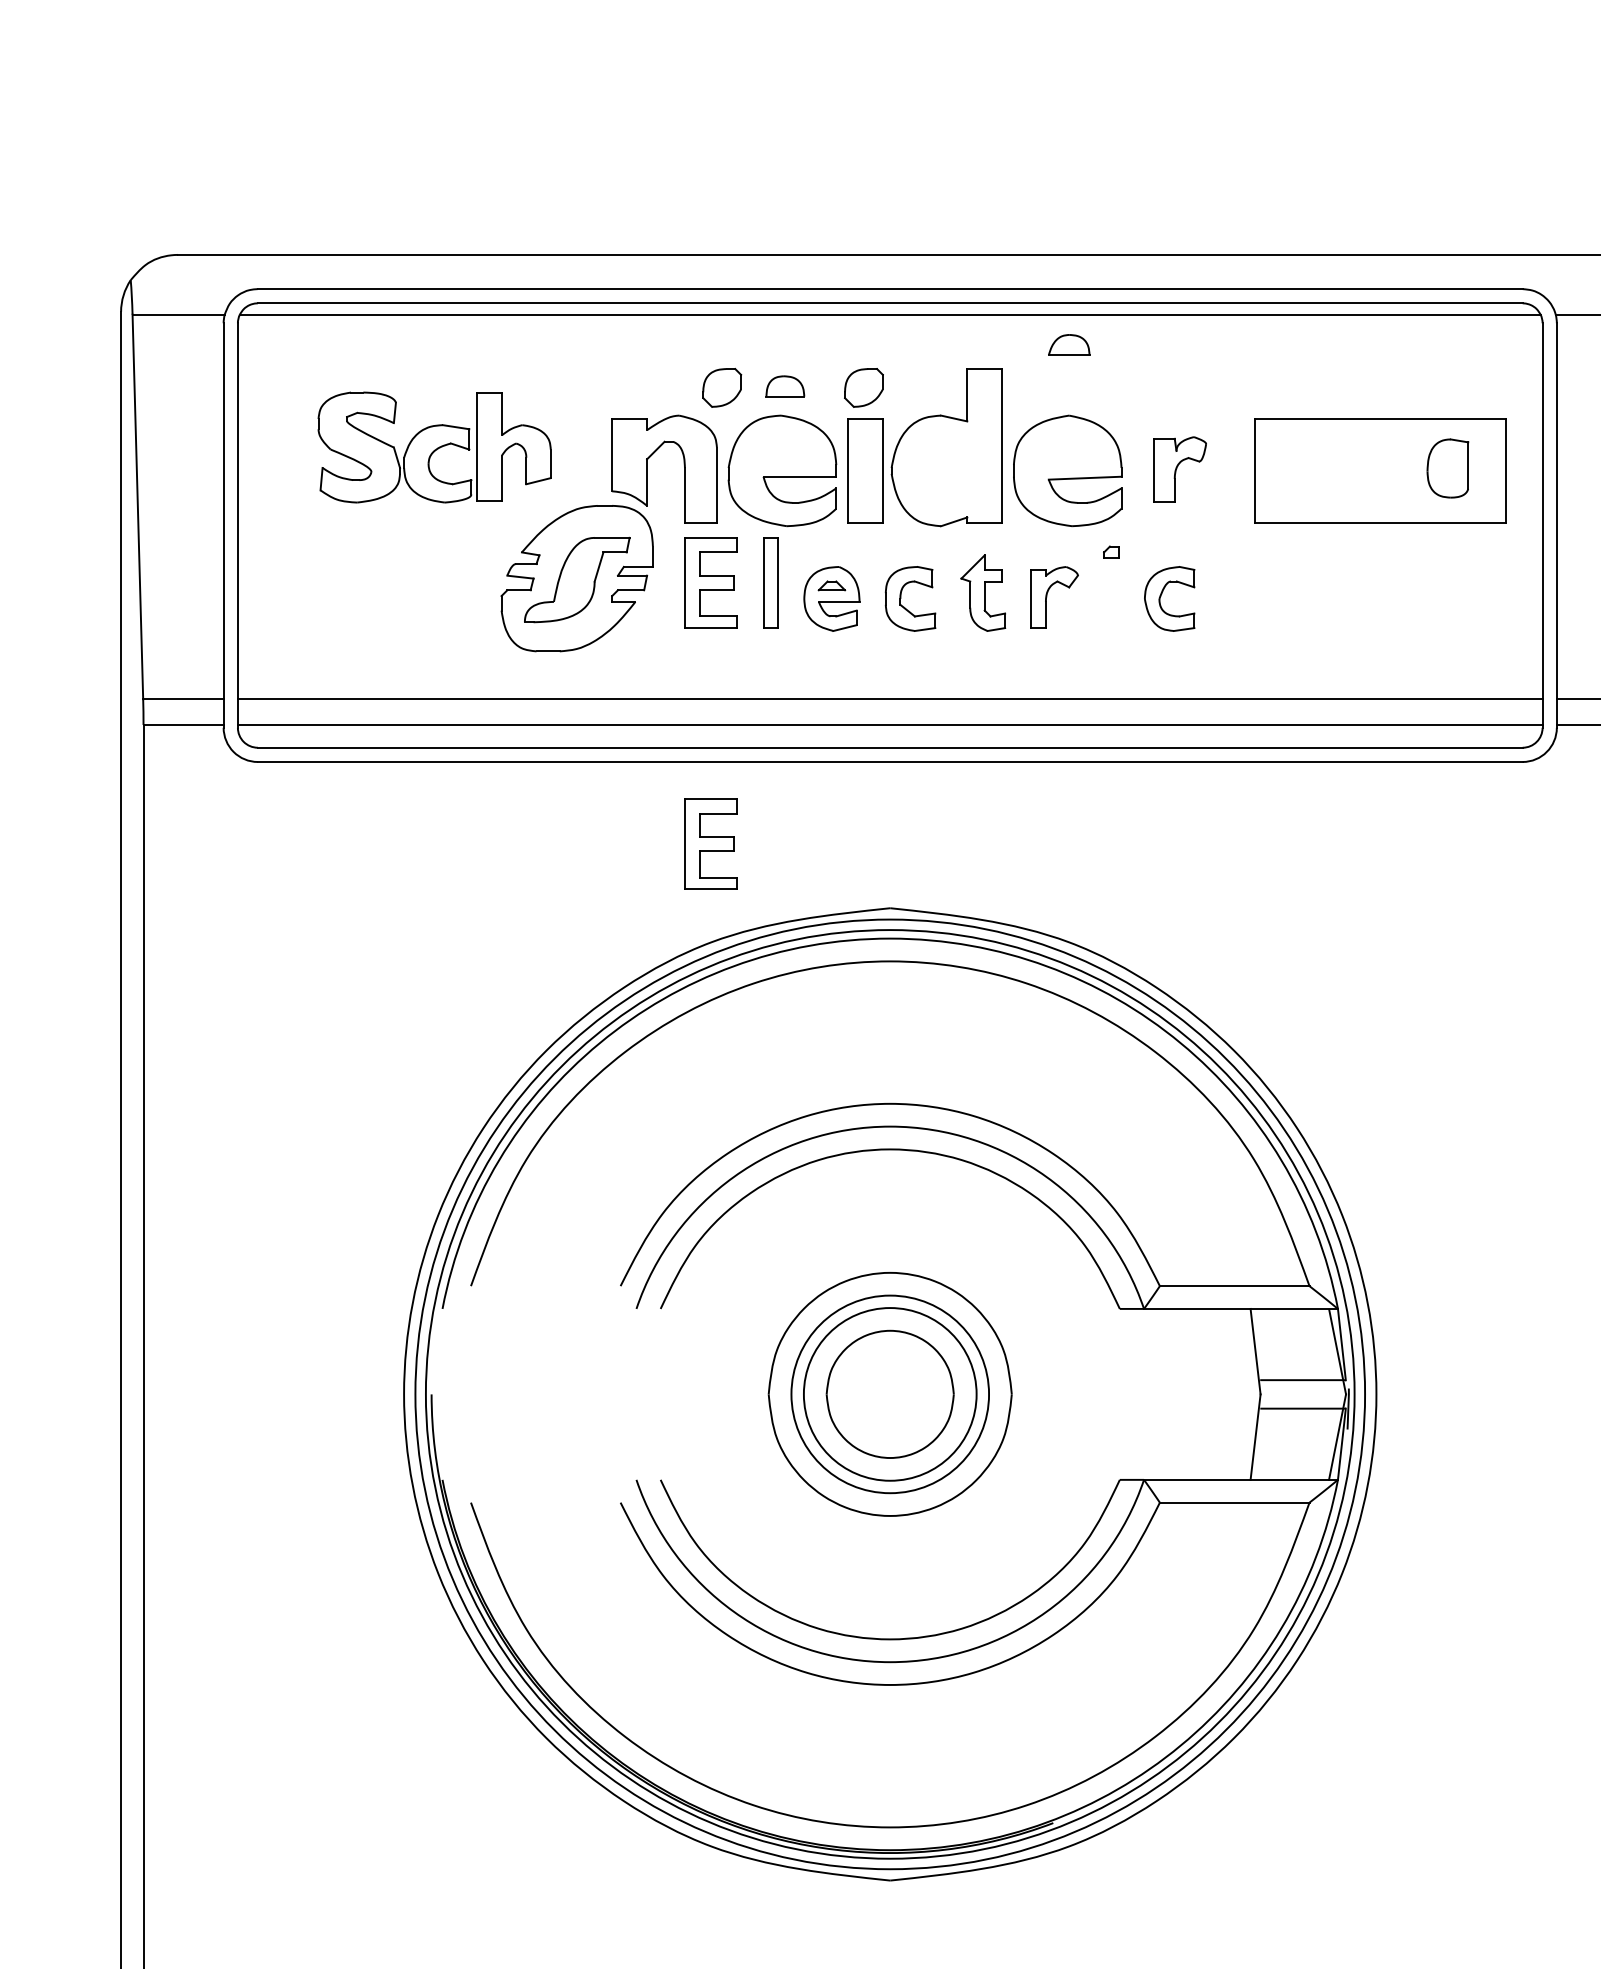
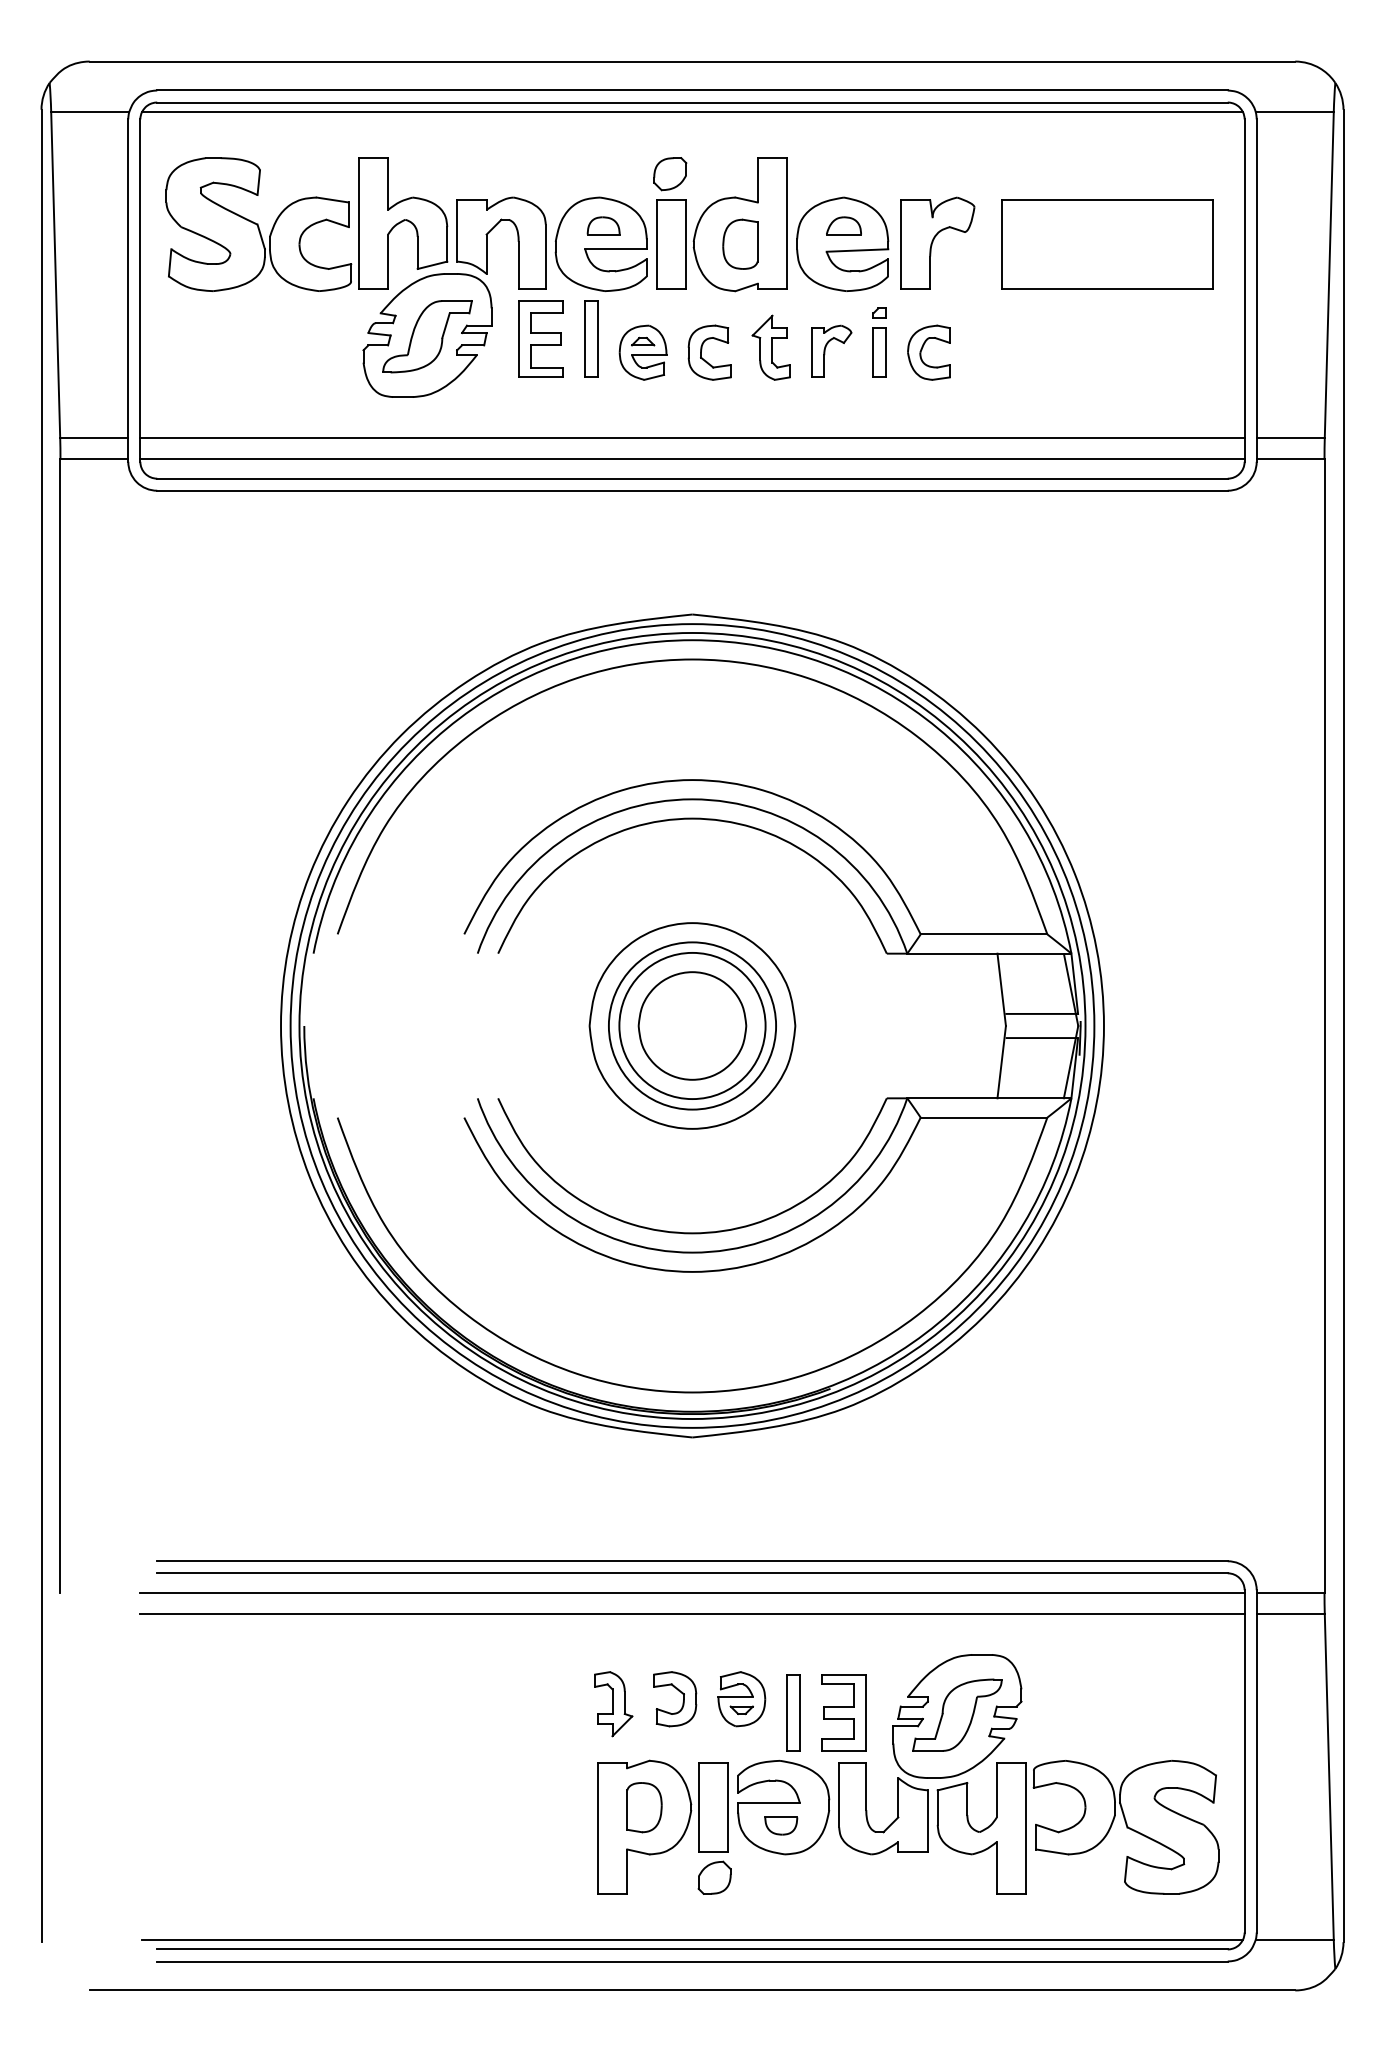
part: (1068, 344) -> (843, 225), moved
part: (785, 385) -> (603, 225), moved
part: (722, 388) -> (550, 174), removed
part: (434, 447) -> (306, 224), size x1.43
part: (1447, 467) -> (740, 243), moved
part: (1179, 468) -> (937, 242), size x1.67
part: (1111, 598) -> (879, 352), added
part: (710, 843) -> (540, 559), removed

